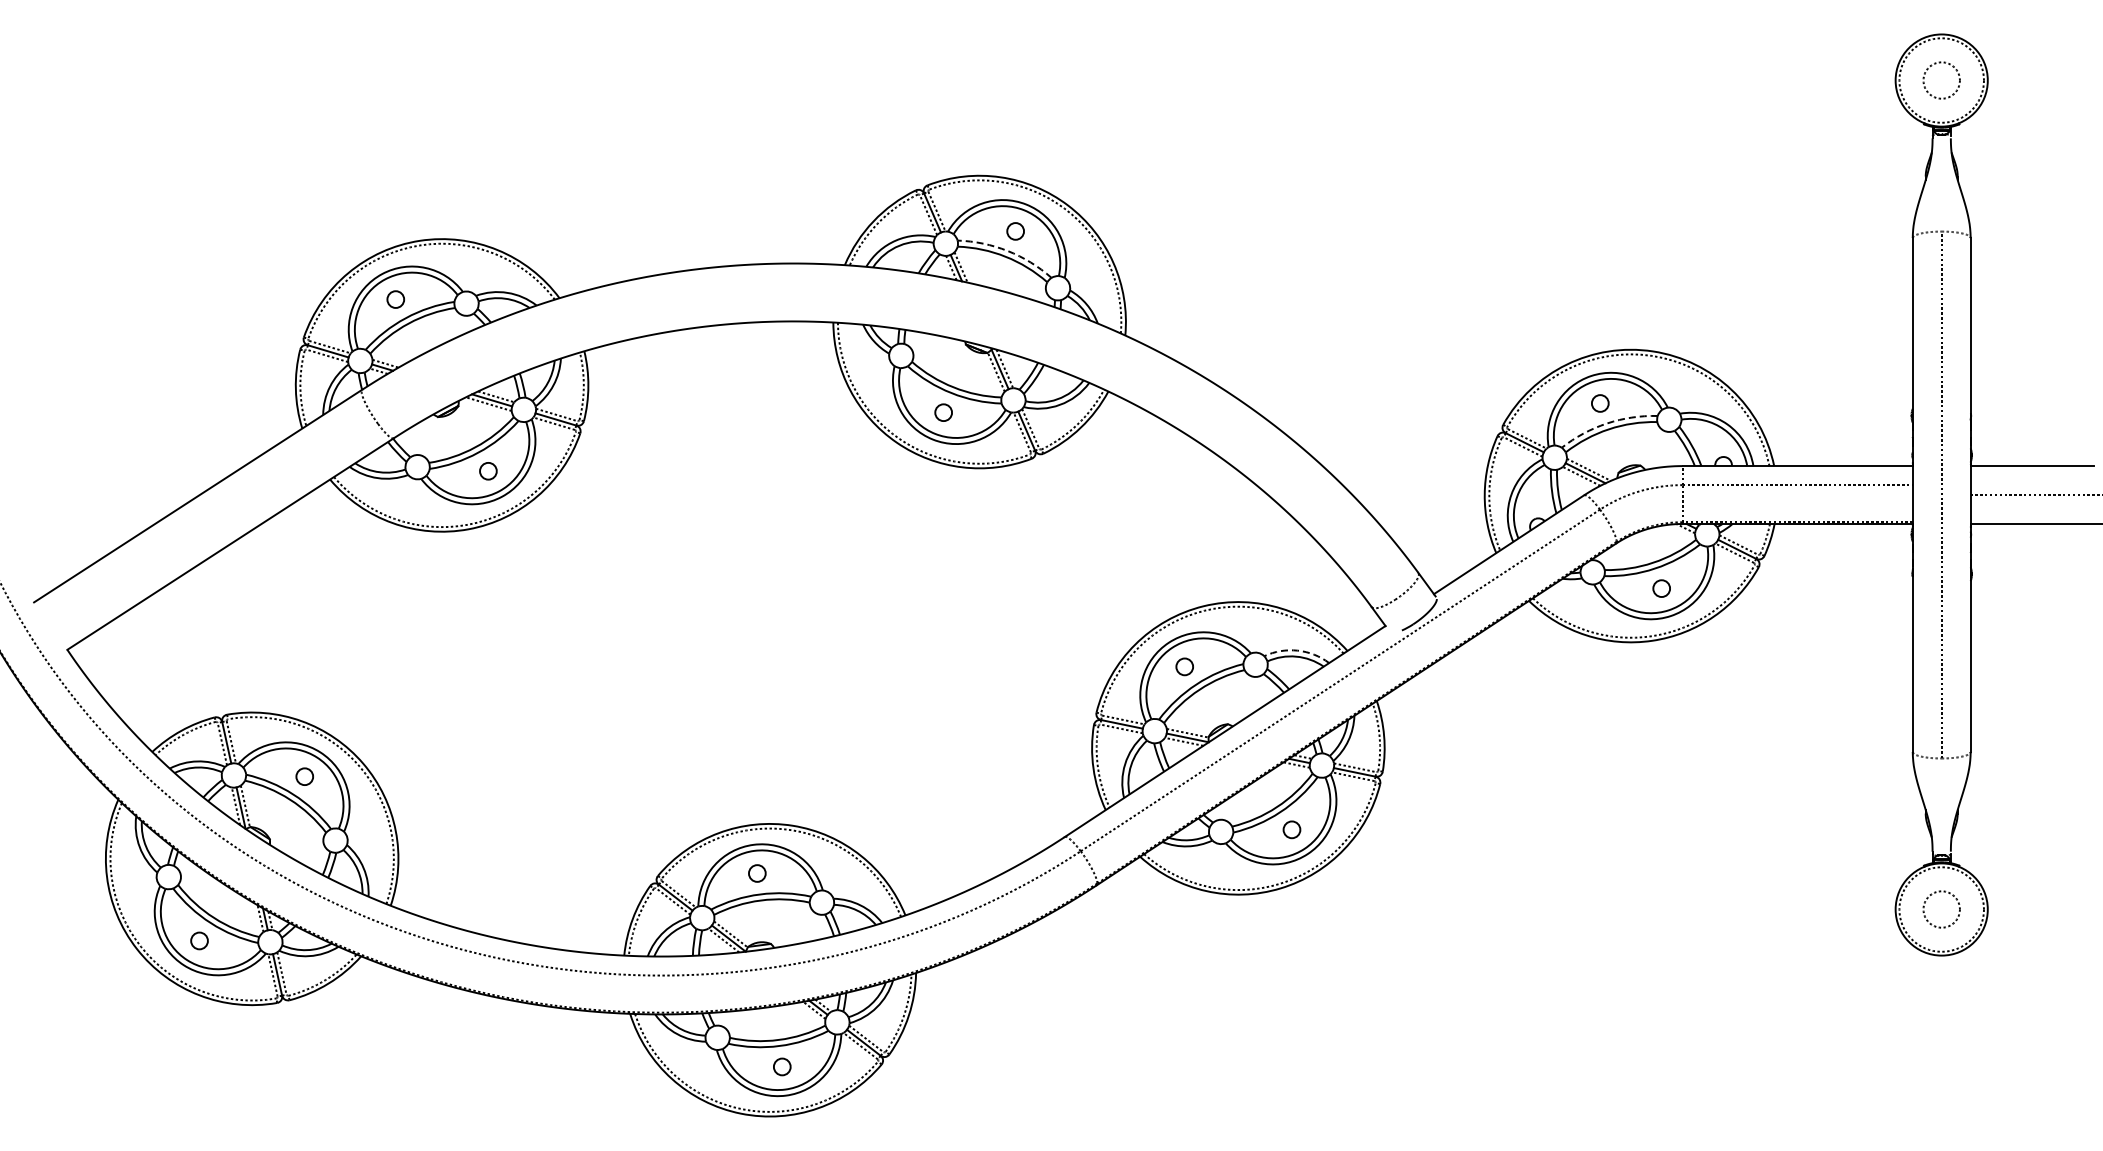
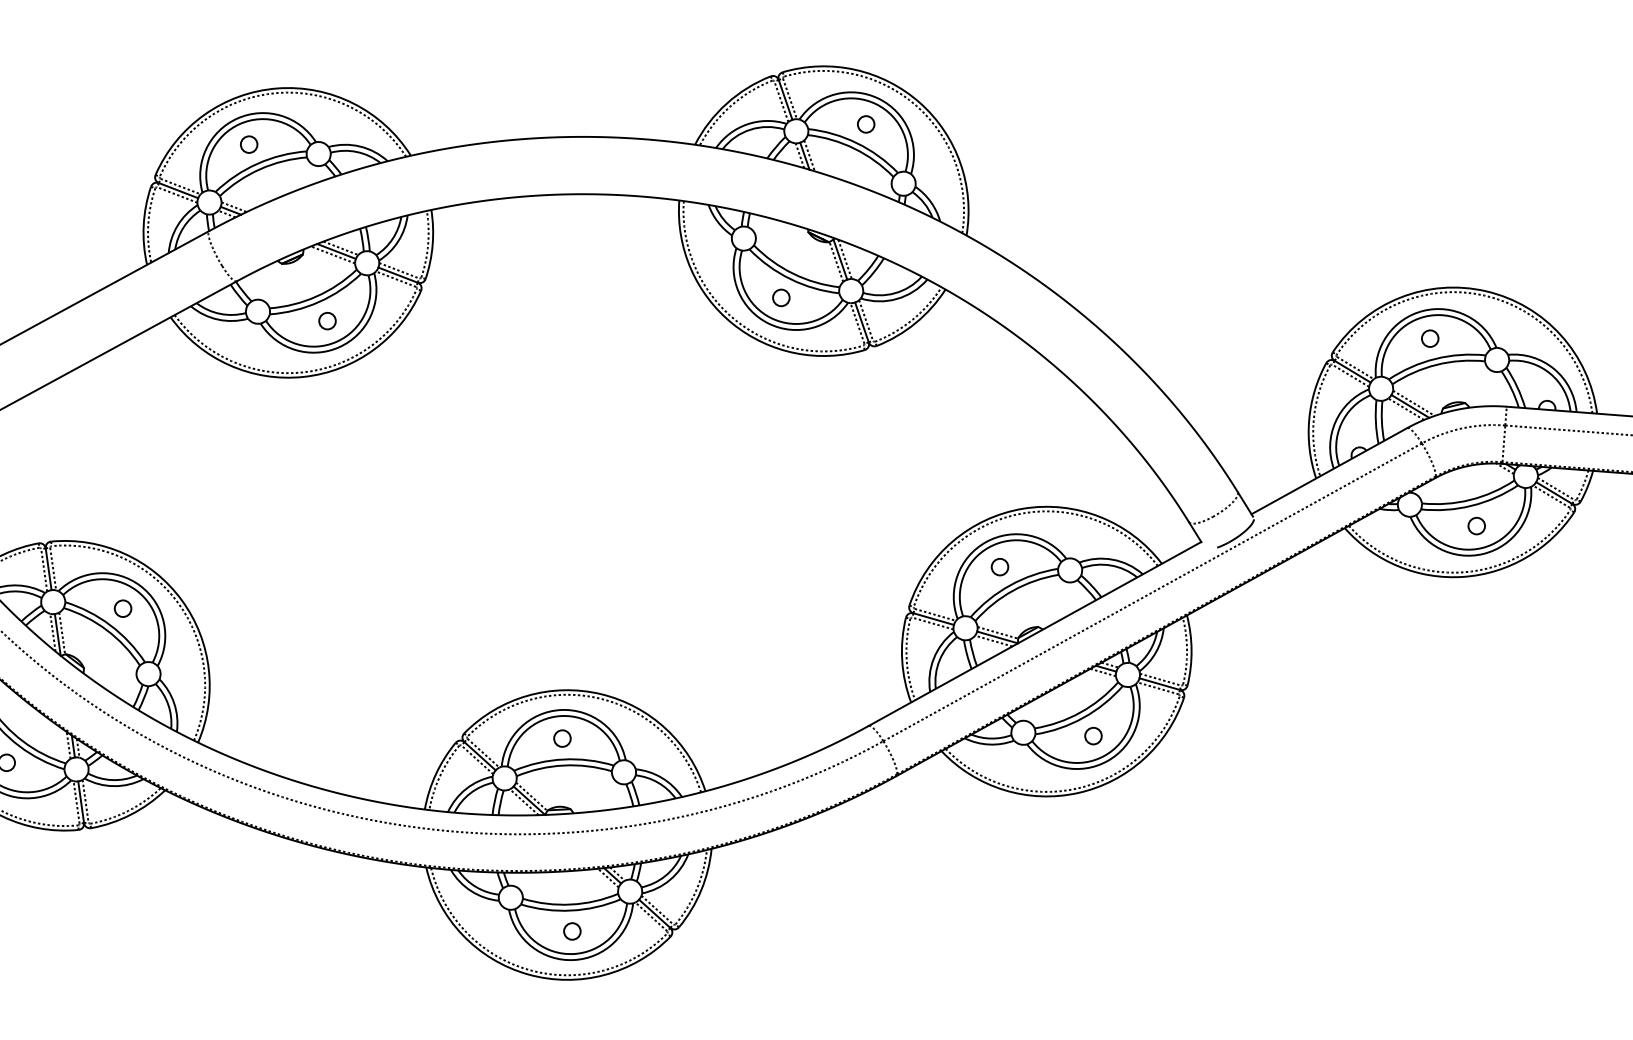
arc: (1007, 251) -> (856, 143), dashed -> solid
arc: (1606, 423) -> (1434, 358), dashed -> solid
arc: (1297, 650) -> (1112, 559), dashed -> solid

